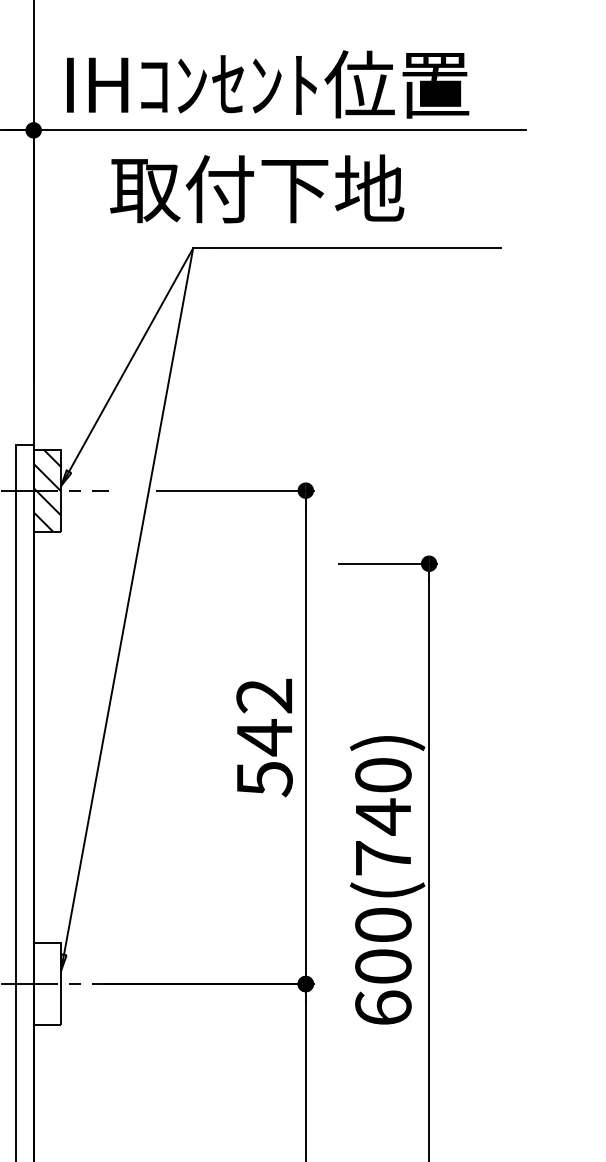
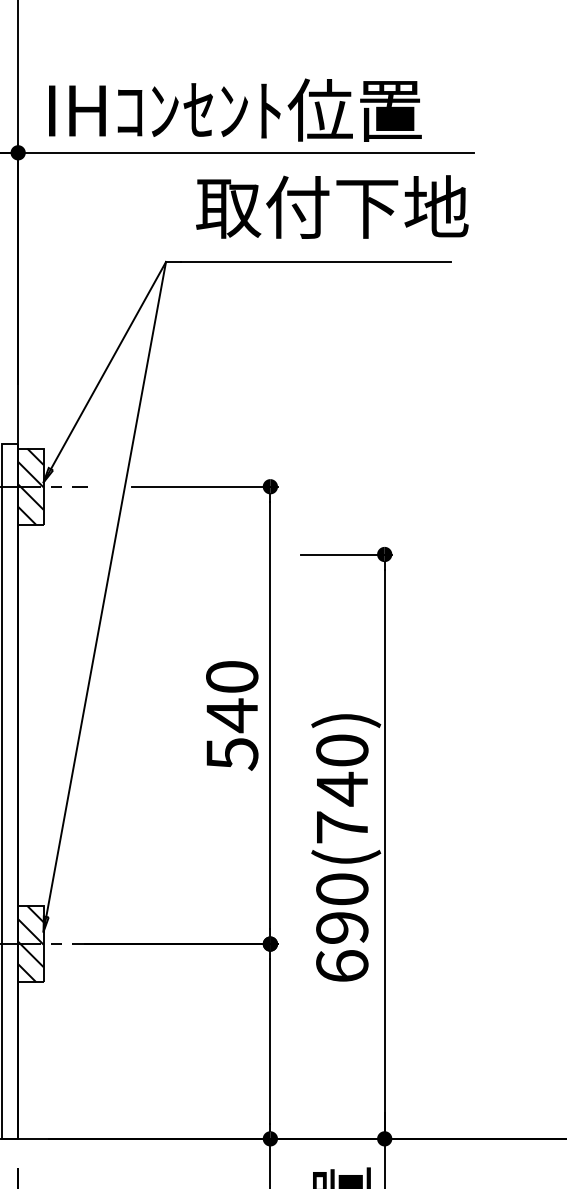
text: (257, 188) -> (332, 206), moved
text: (264, 696) -> (232, 677), 542 -> 540
text: (383, 966) -> (342, 927), 600(740) -> 690(740)
hatch: (46, 983) -> (30, 943), added

